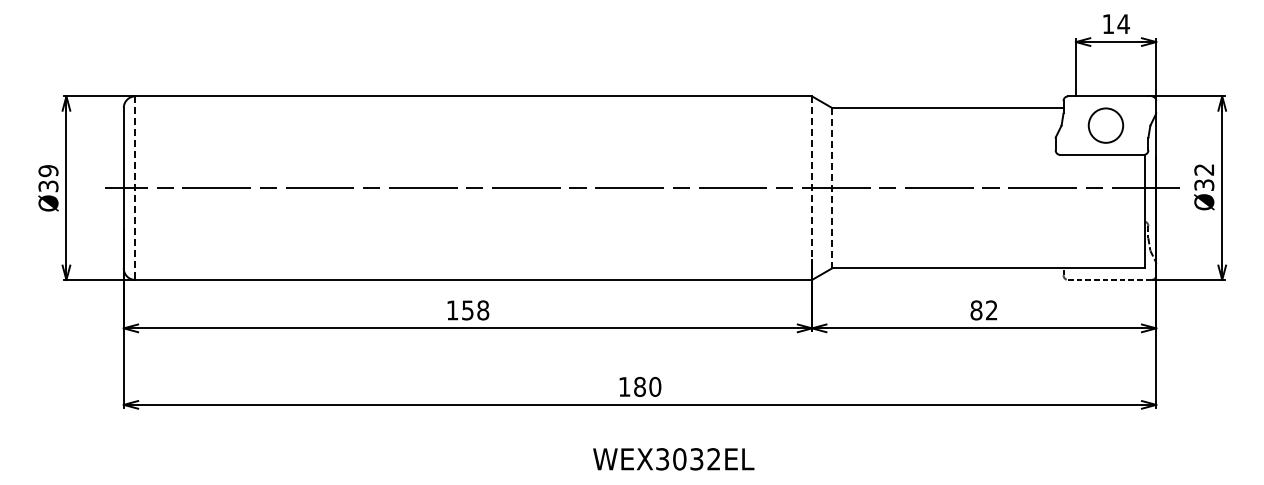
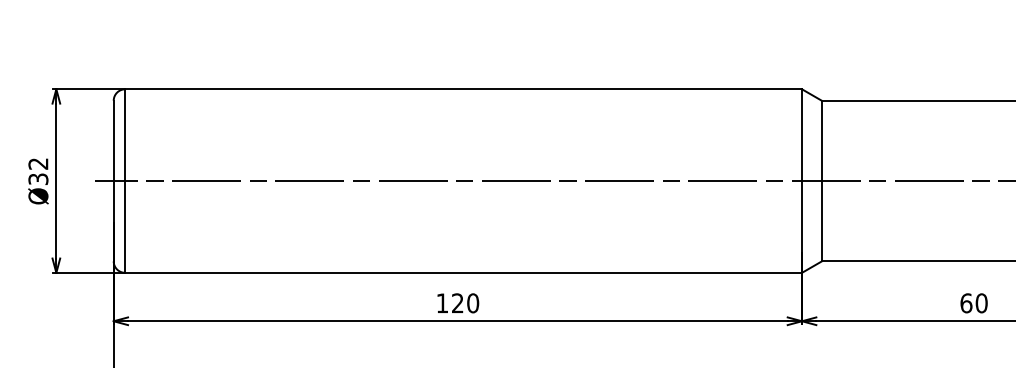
text: (48, 171) -> (38, 164), Ø39 -> Ø32
line: (135, 188) -> (125, 181), dashed -> solid
line: (812, 188) -> (802, 181), dashed -> solid
line: (831, 188) -> (821, 181), dashed -> solid
text: (475, 310) -> (465, 303), 158 -> 120
text: (983, 310) -> (973, 303), 82 -> 60

